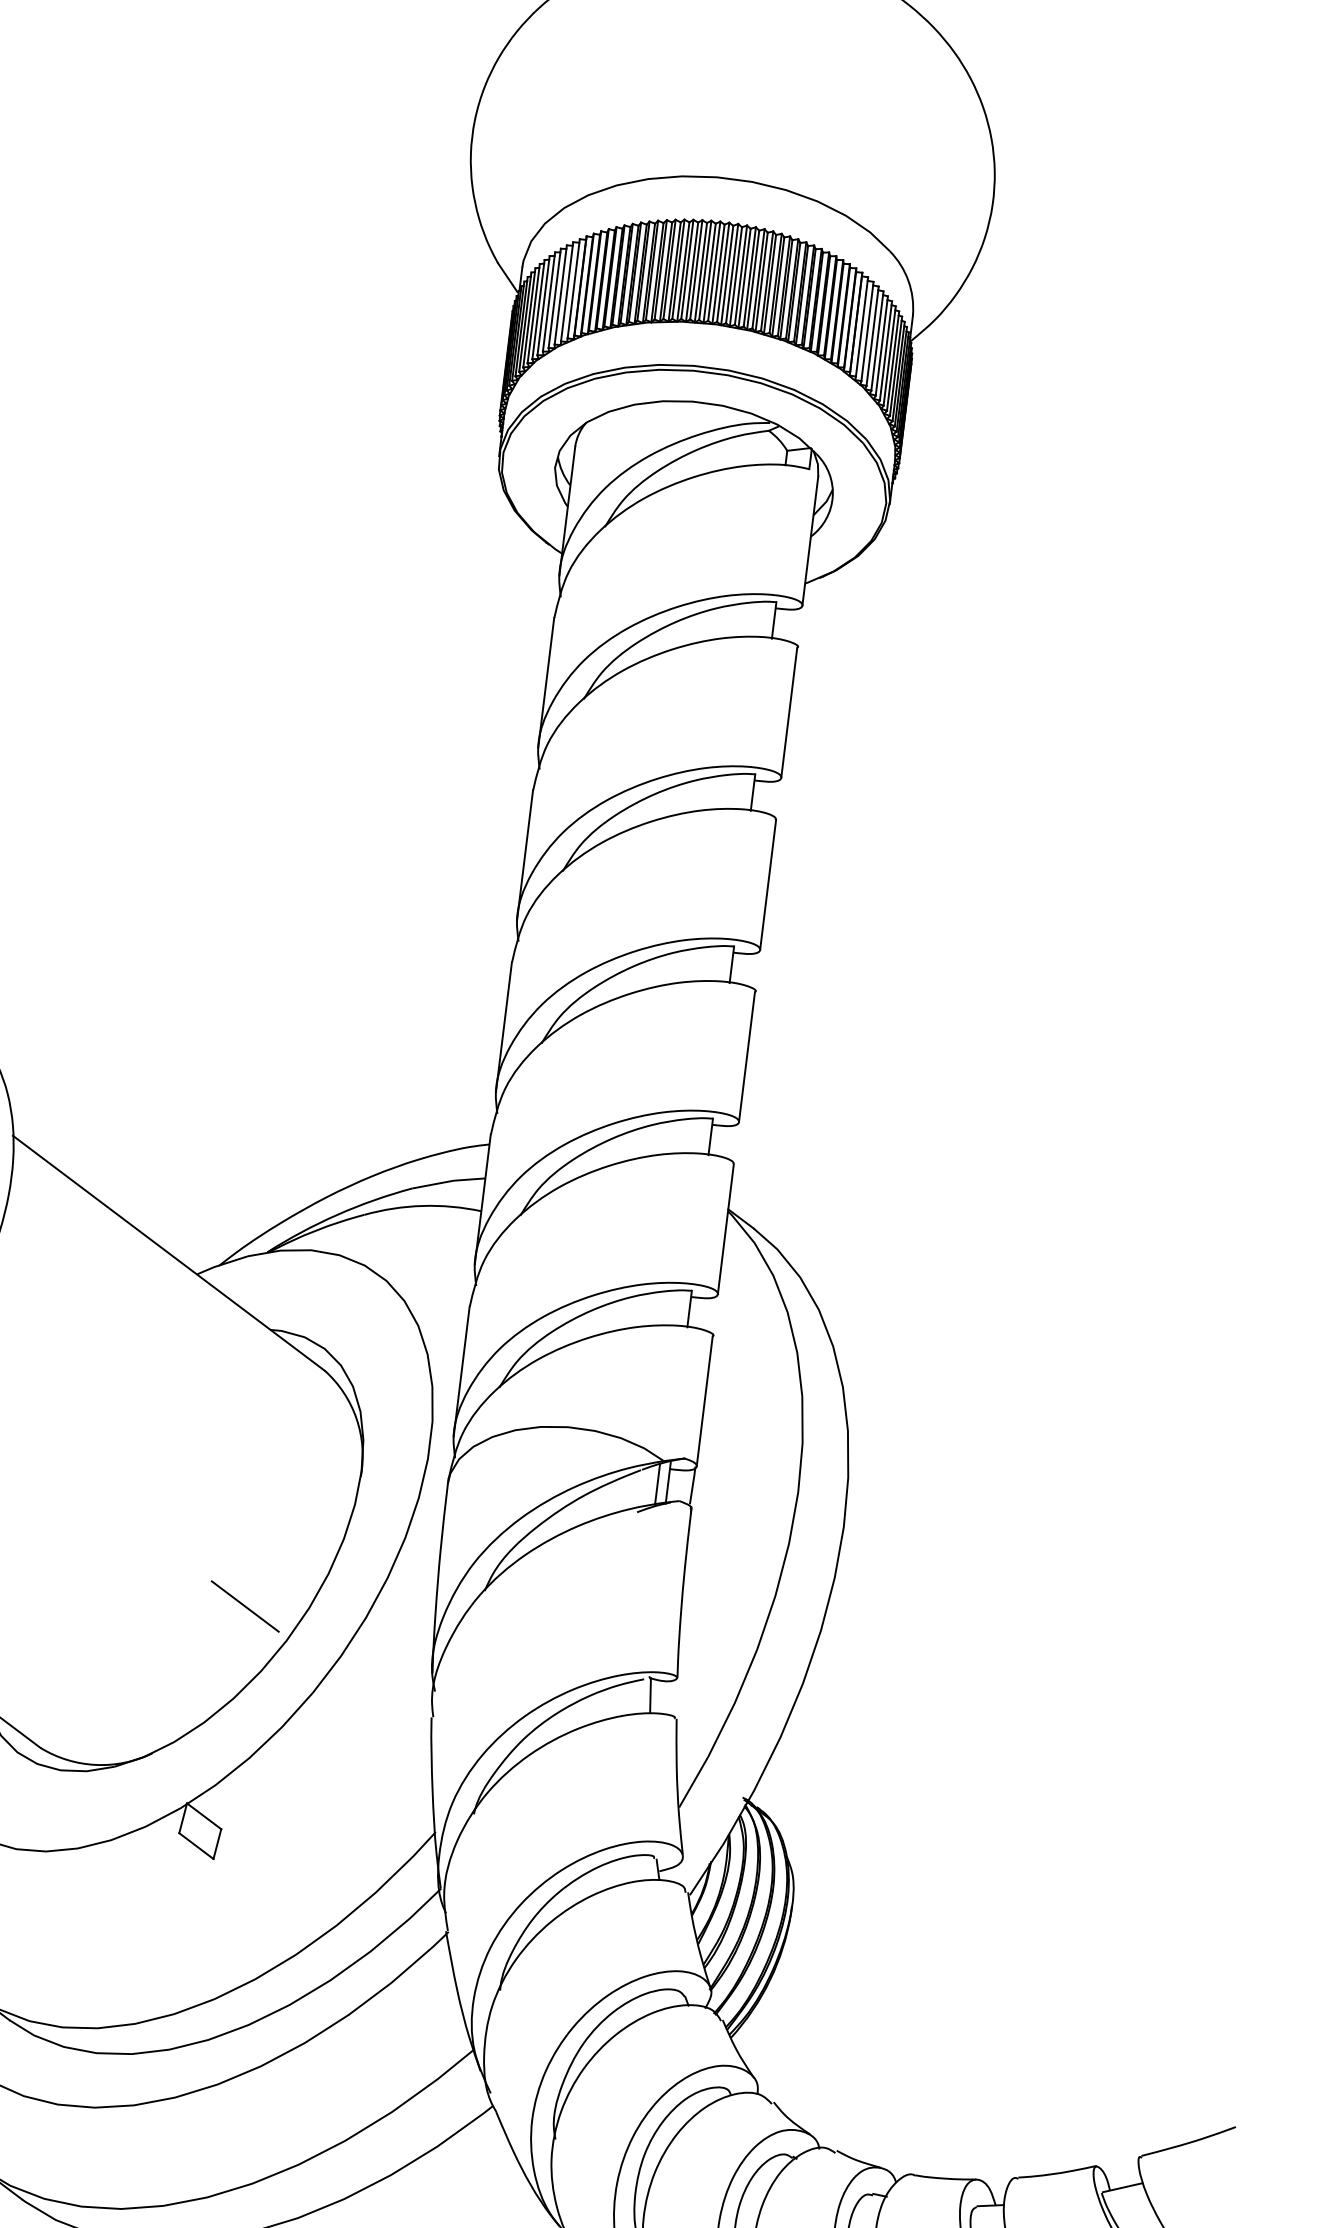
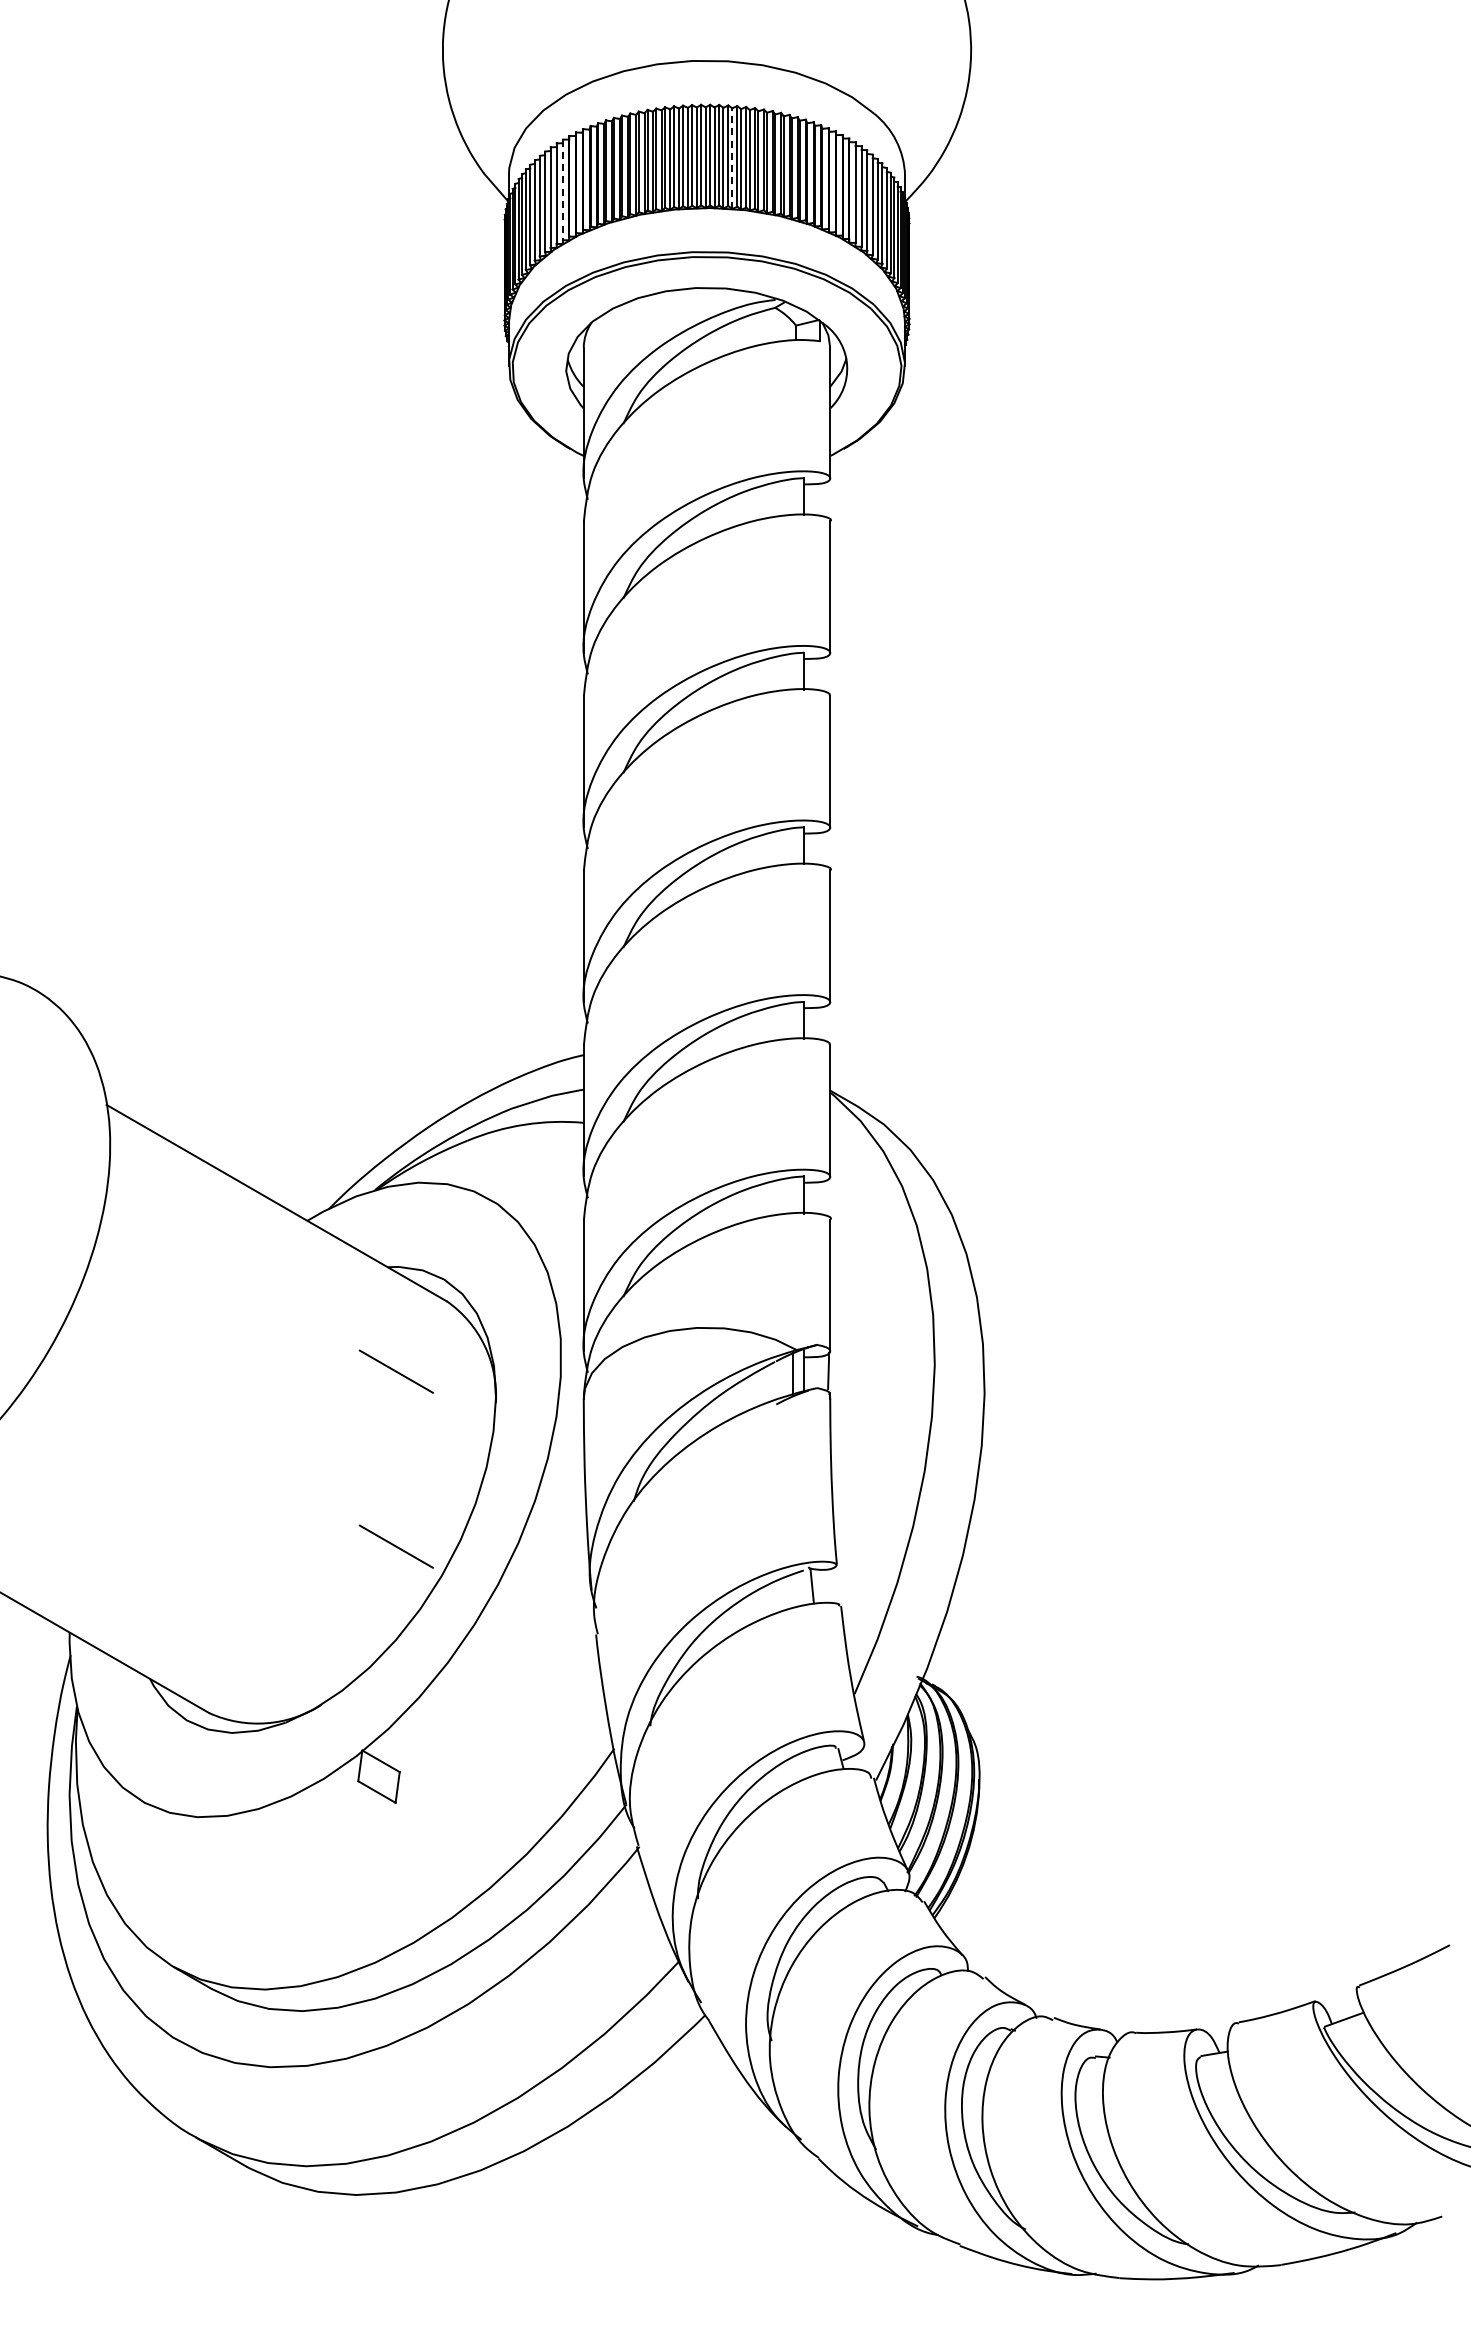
line: (744, 278) -> (732, 158), solid -> dashed
line: (573, 289) -> (562, 190), solid -> dashed
line: (265, 1433) -> (395, 1371), added

